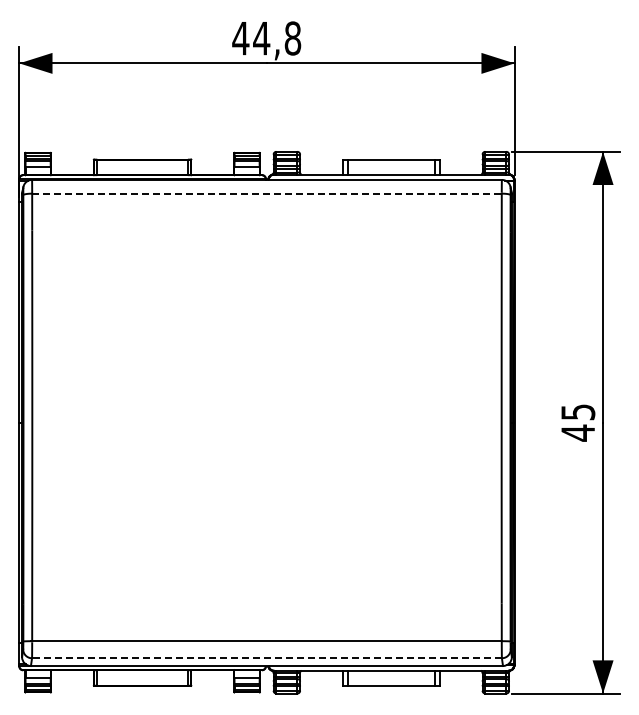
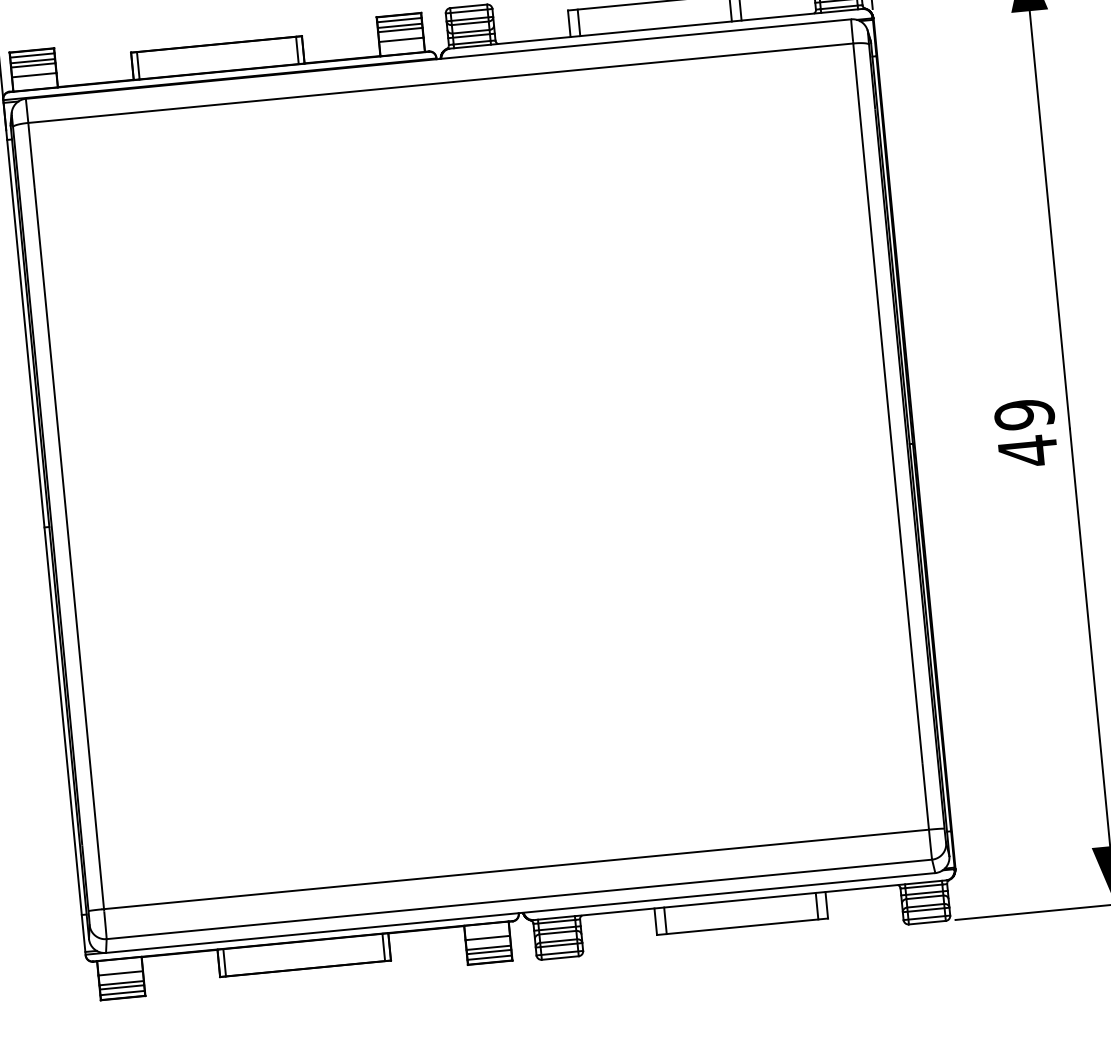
line: (266, 193) -> (439, 83), dashed -> solid
text: (578, 412) -> (1025, 414), 45 -> 49
line: (266, 658) -> (518, 899), dashed -> solid

